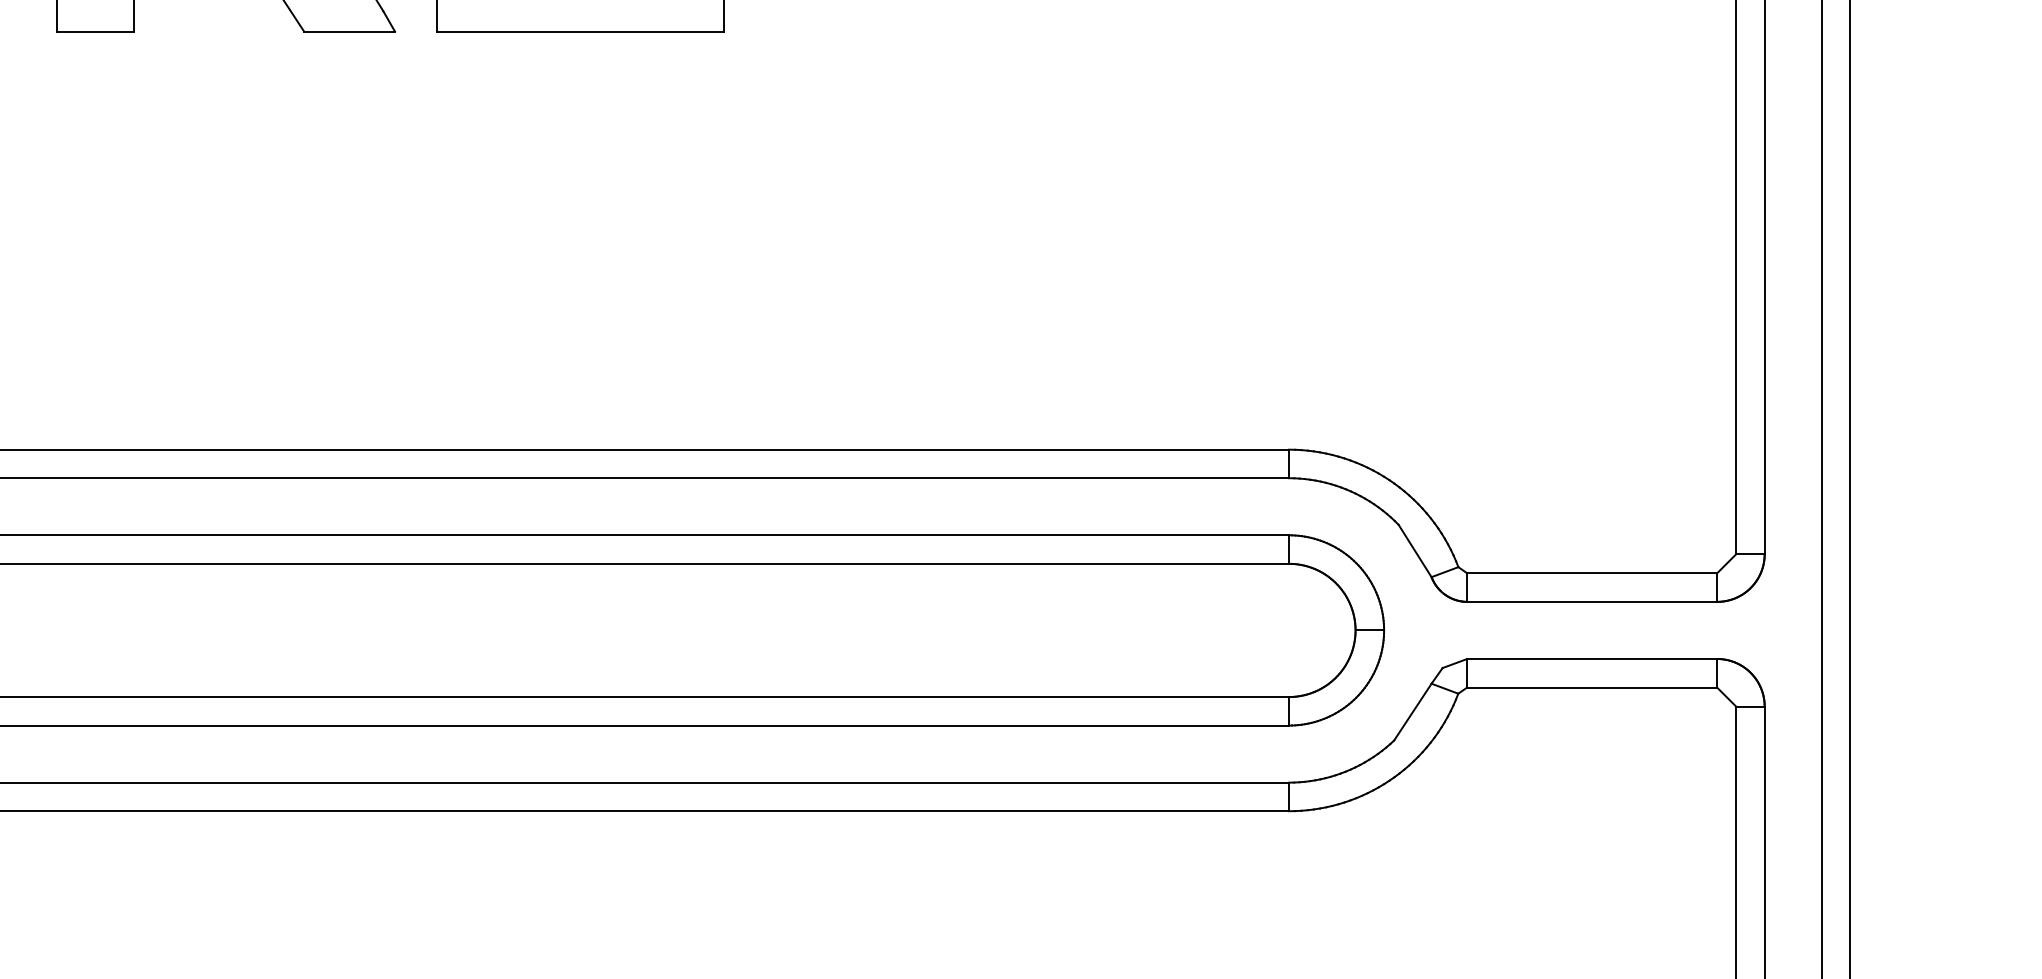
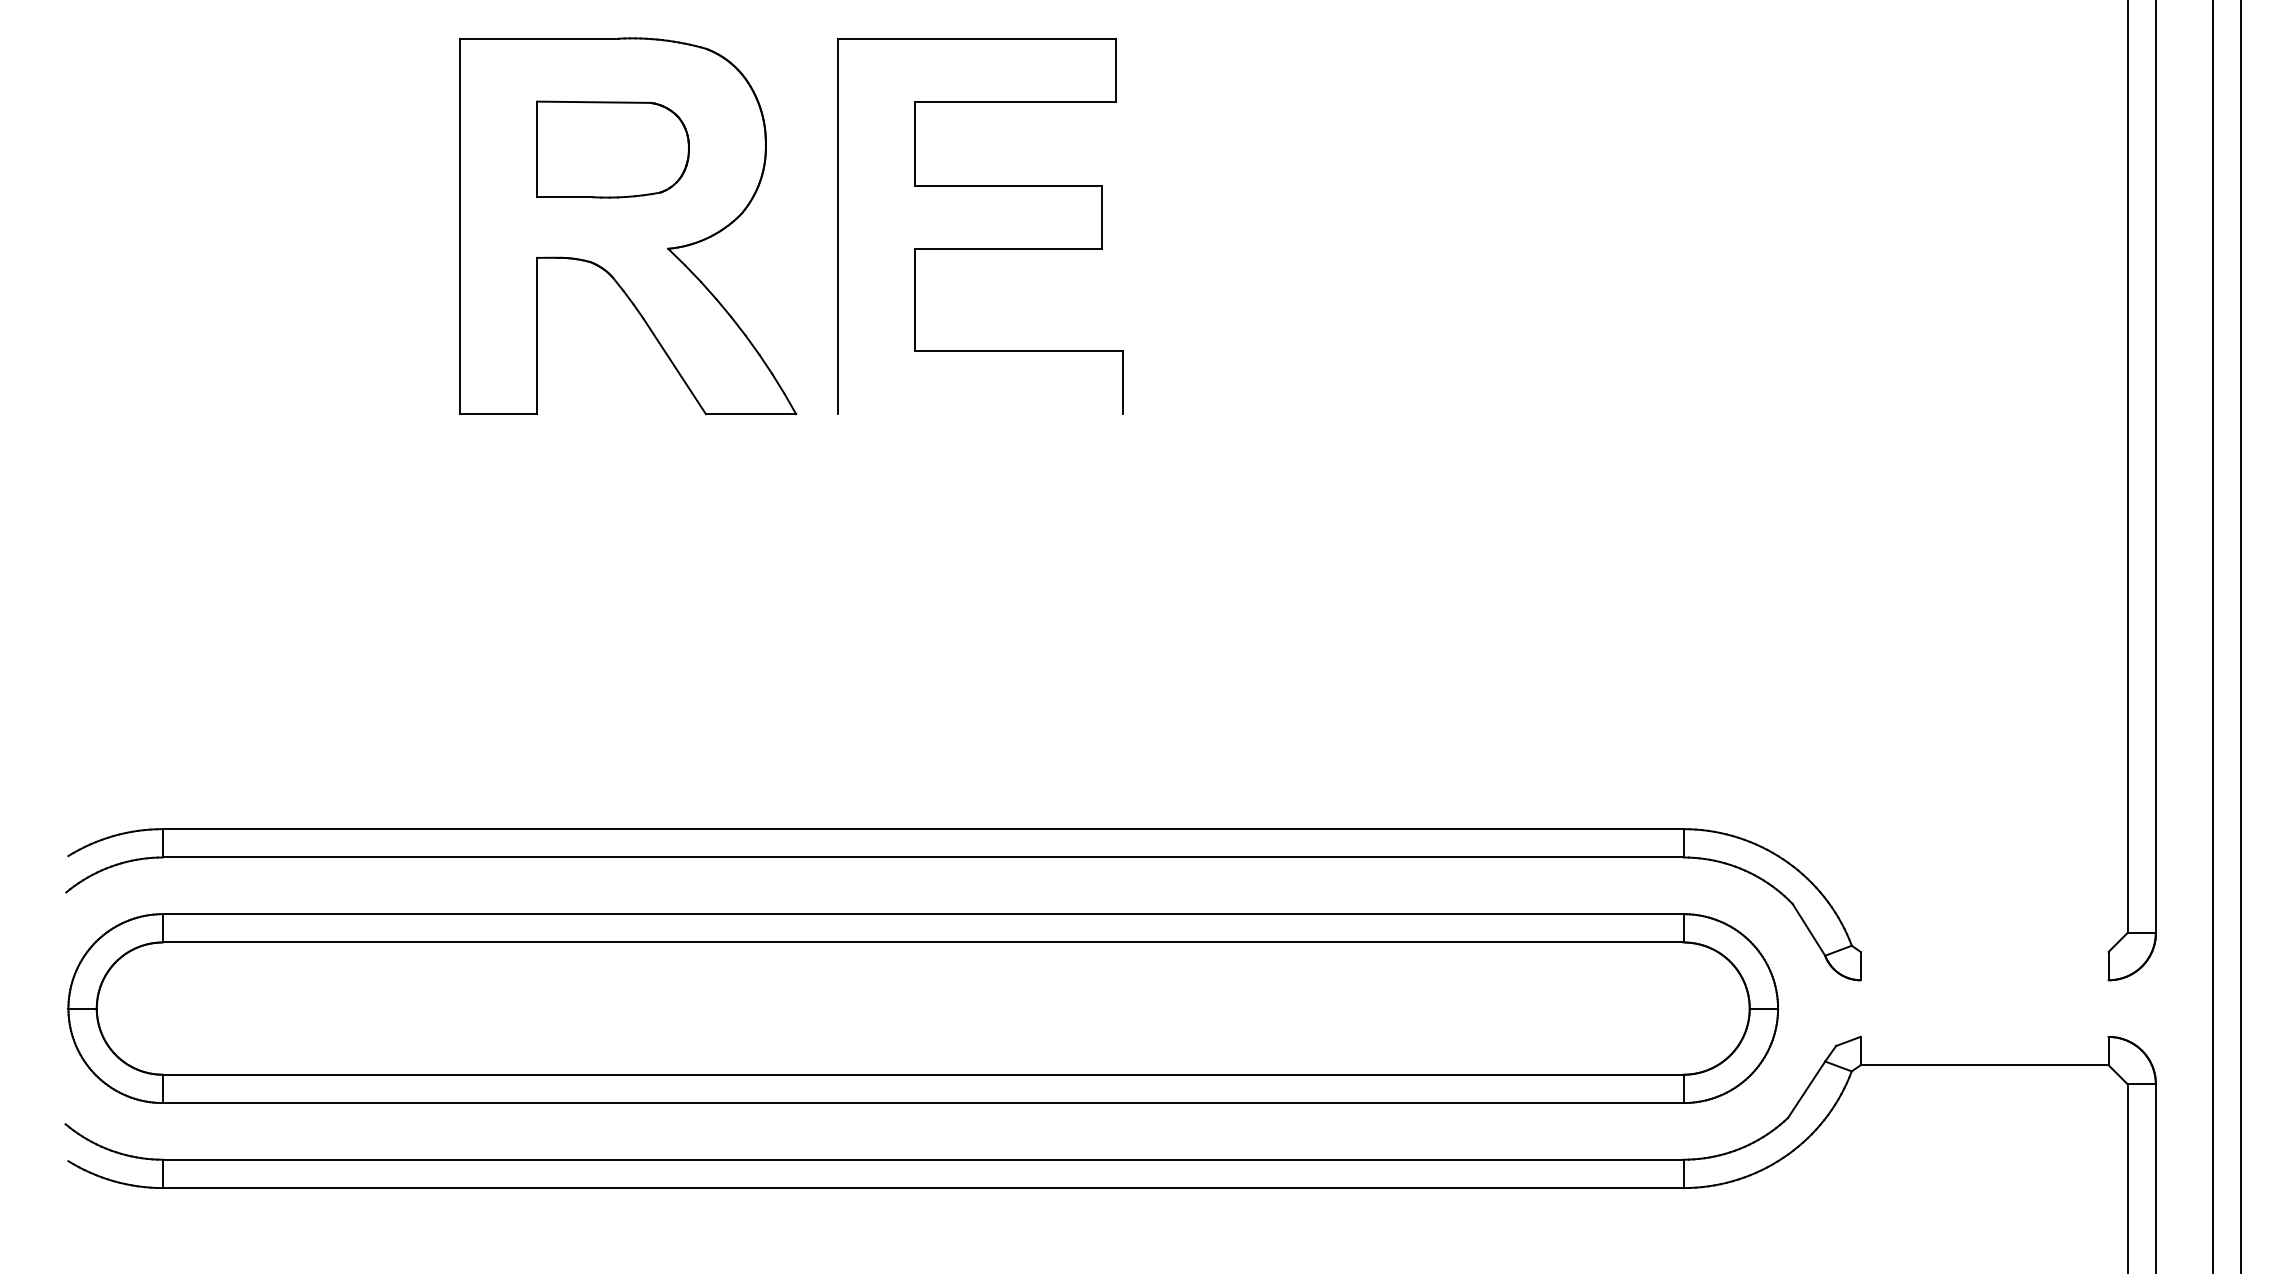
line: (580, 31) -> (980, 414), removed
line: (1592, 572) -> (1984, 951), removed
line: (1592, 602) -> (1984, 980), removed
line: (1592, 658) -> (1984, 1036), removed

